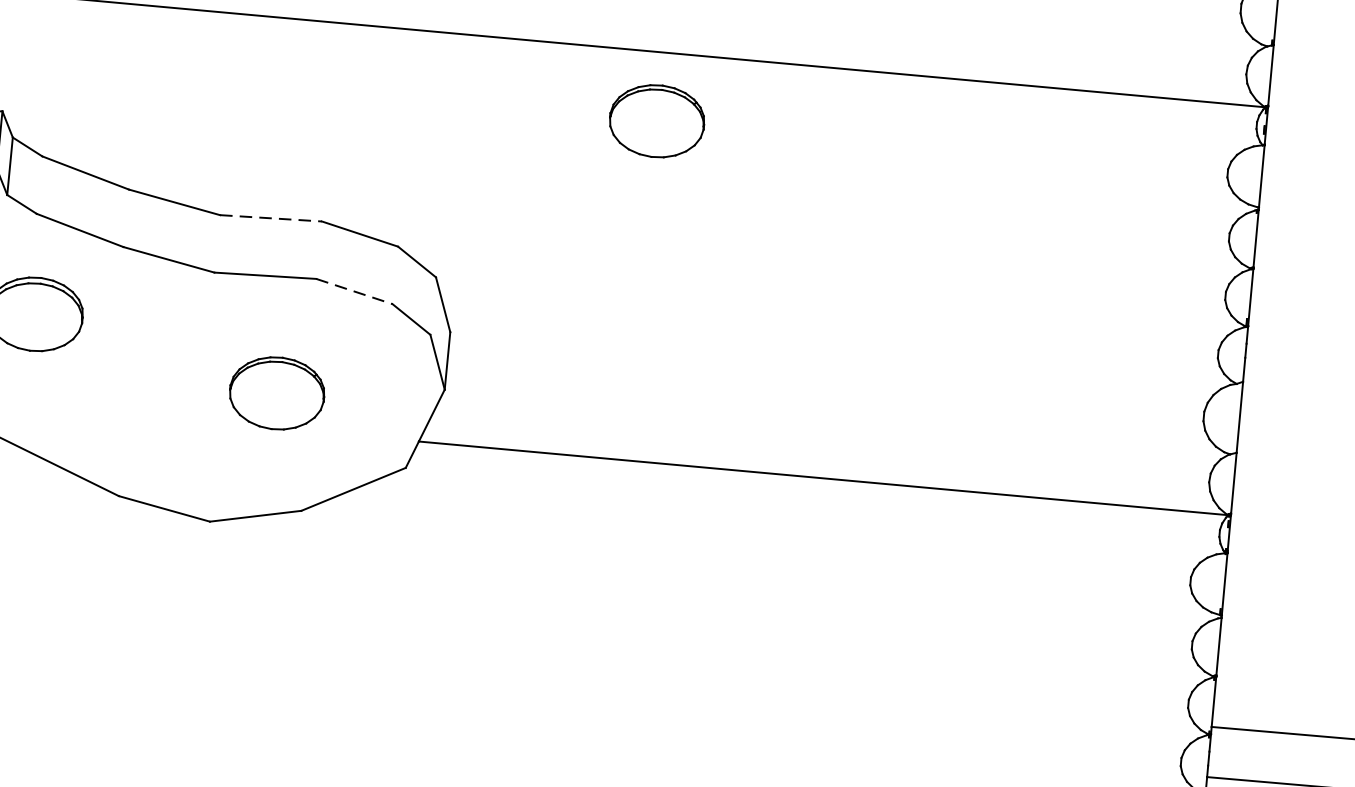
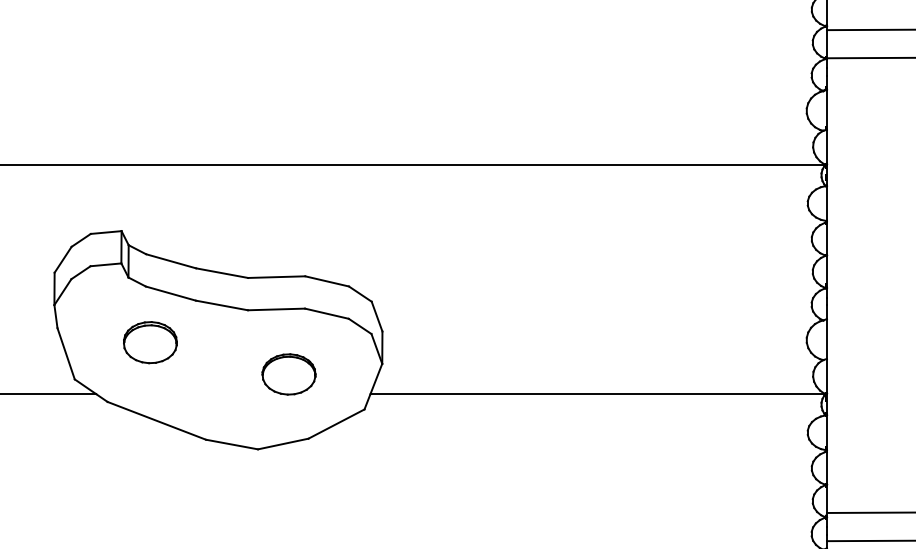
part: (656, 121) -> (486, 203), removed
line: (270, 218) -> (276, 277), dashed -> solid
line: (355, 291) -> (327, 313), dashed -> solid

